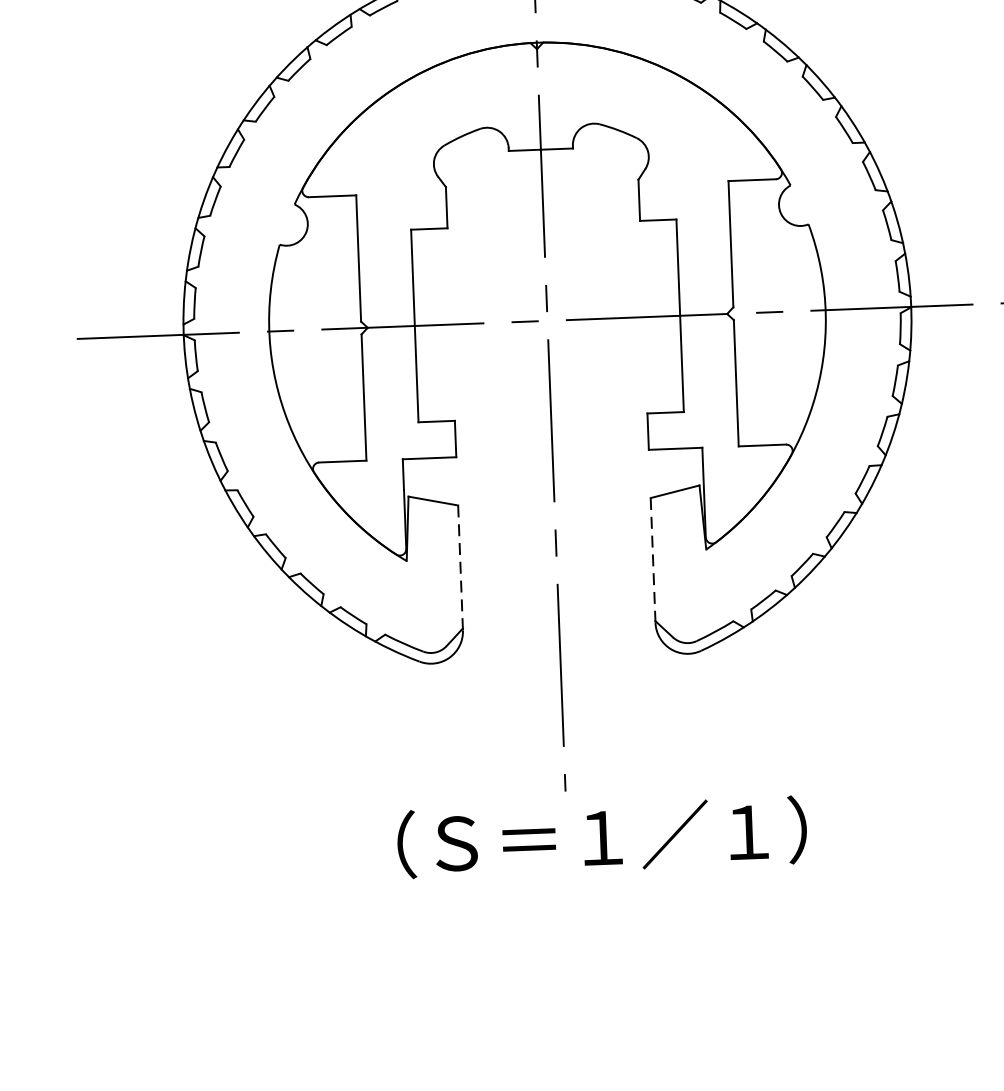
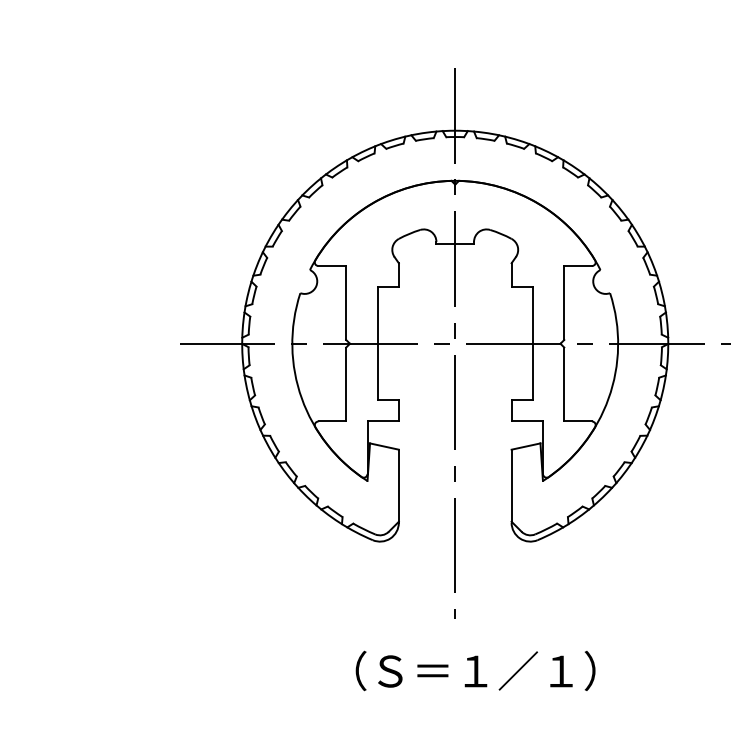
line: (652, 560) -> (511, 486), dashed -> solid
line: (459, 568) -> (398, 486), dashed -> solid
text: (601, 836) -> (475, 670), moved

